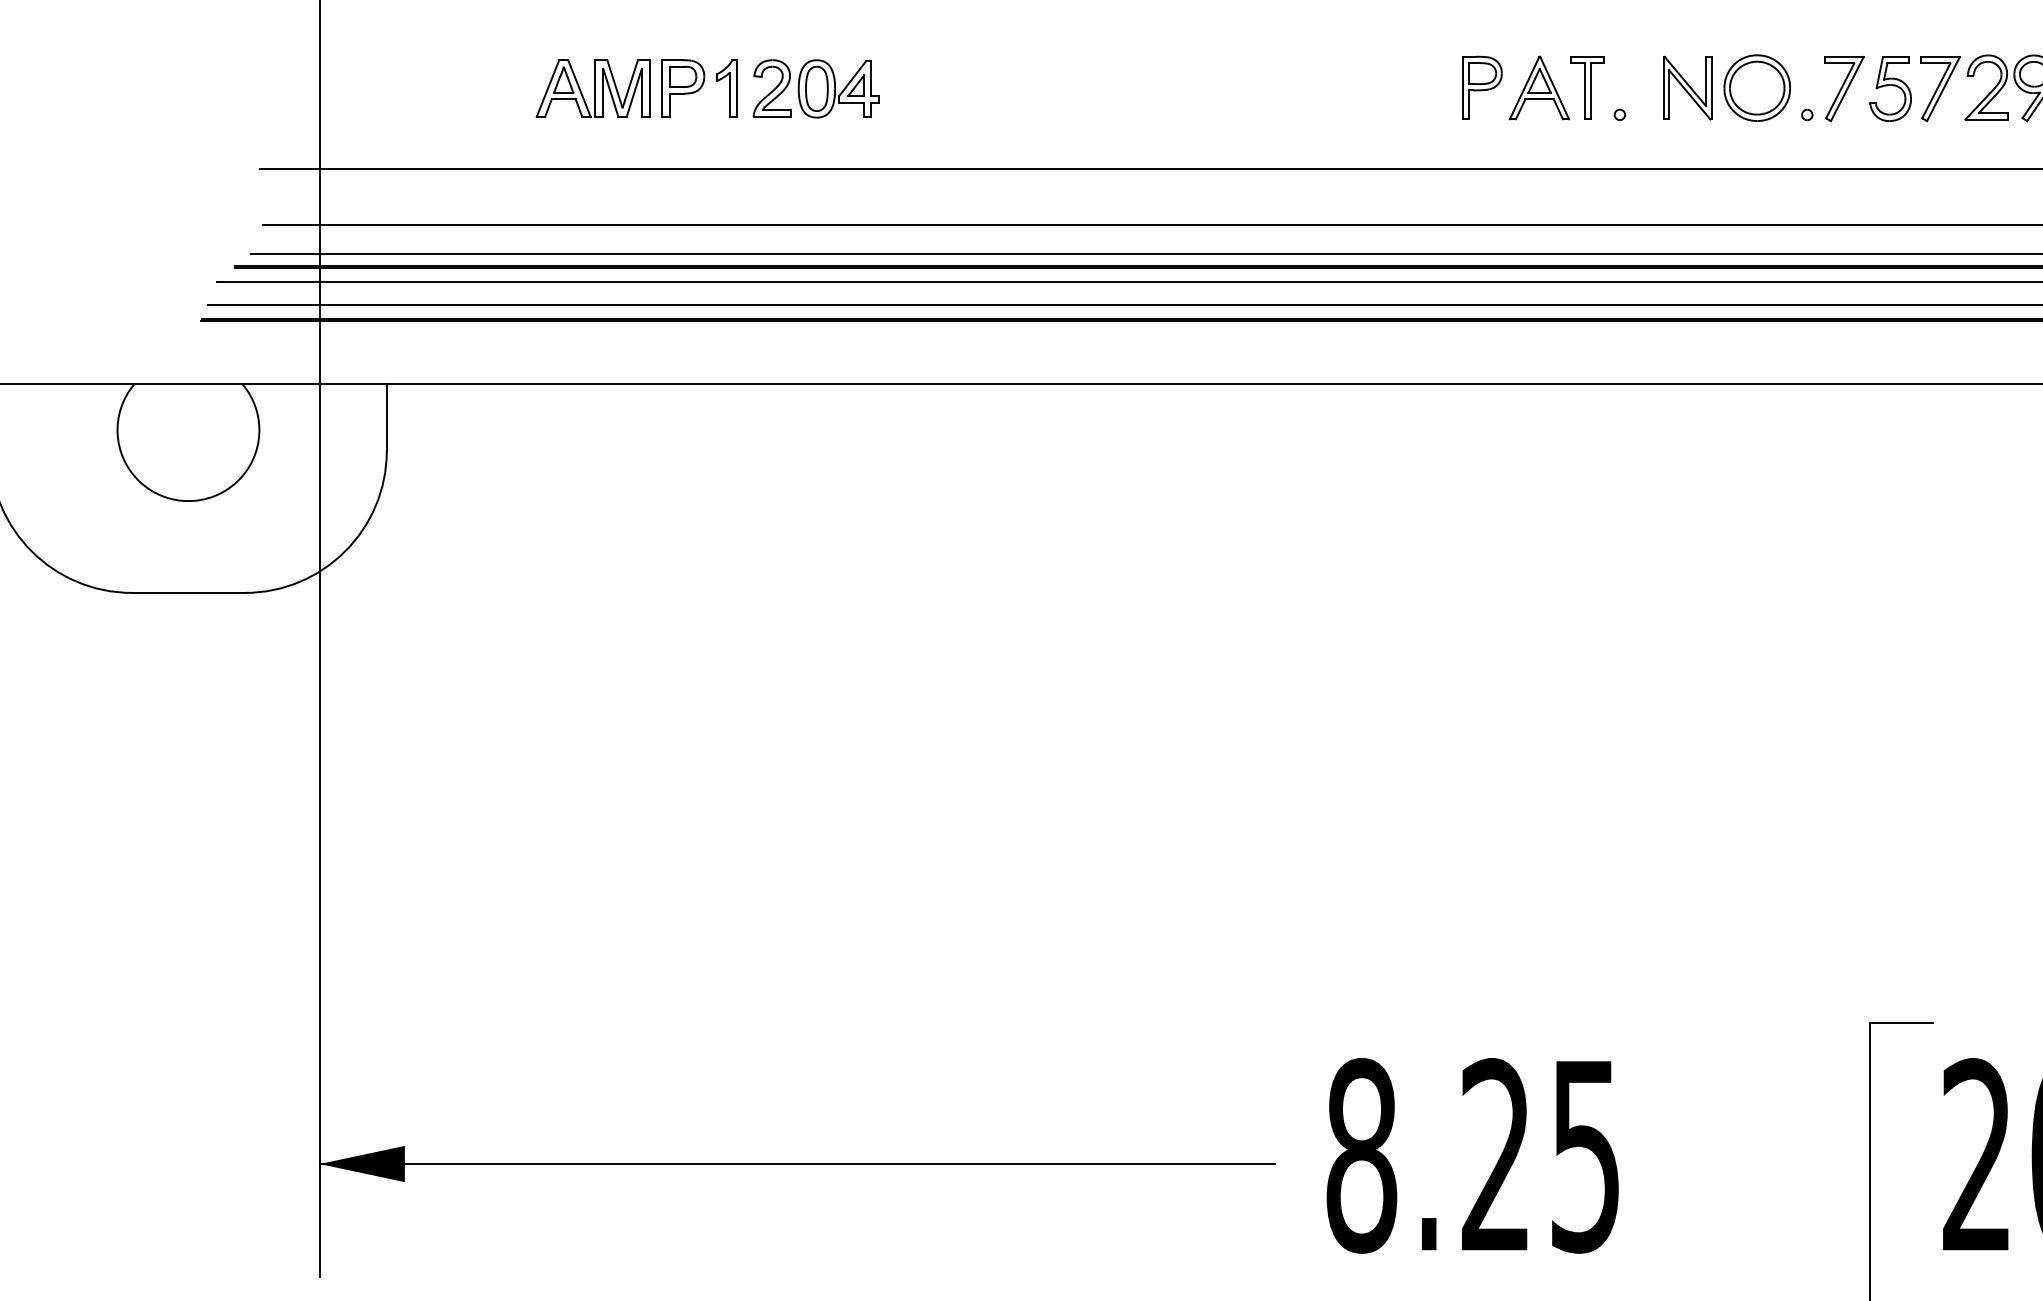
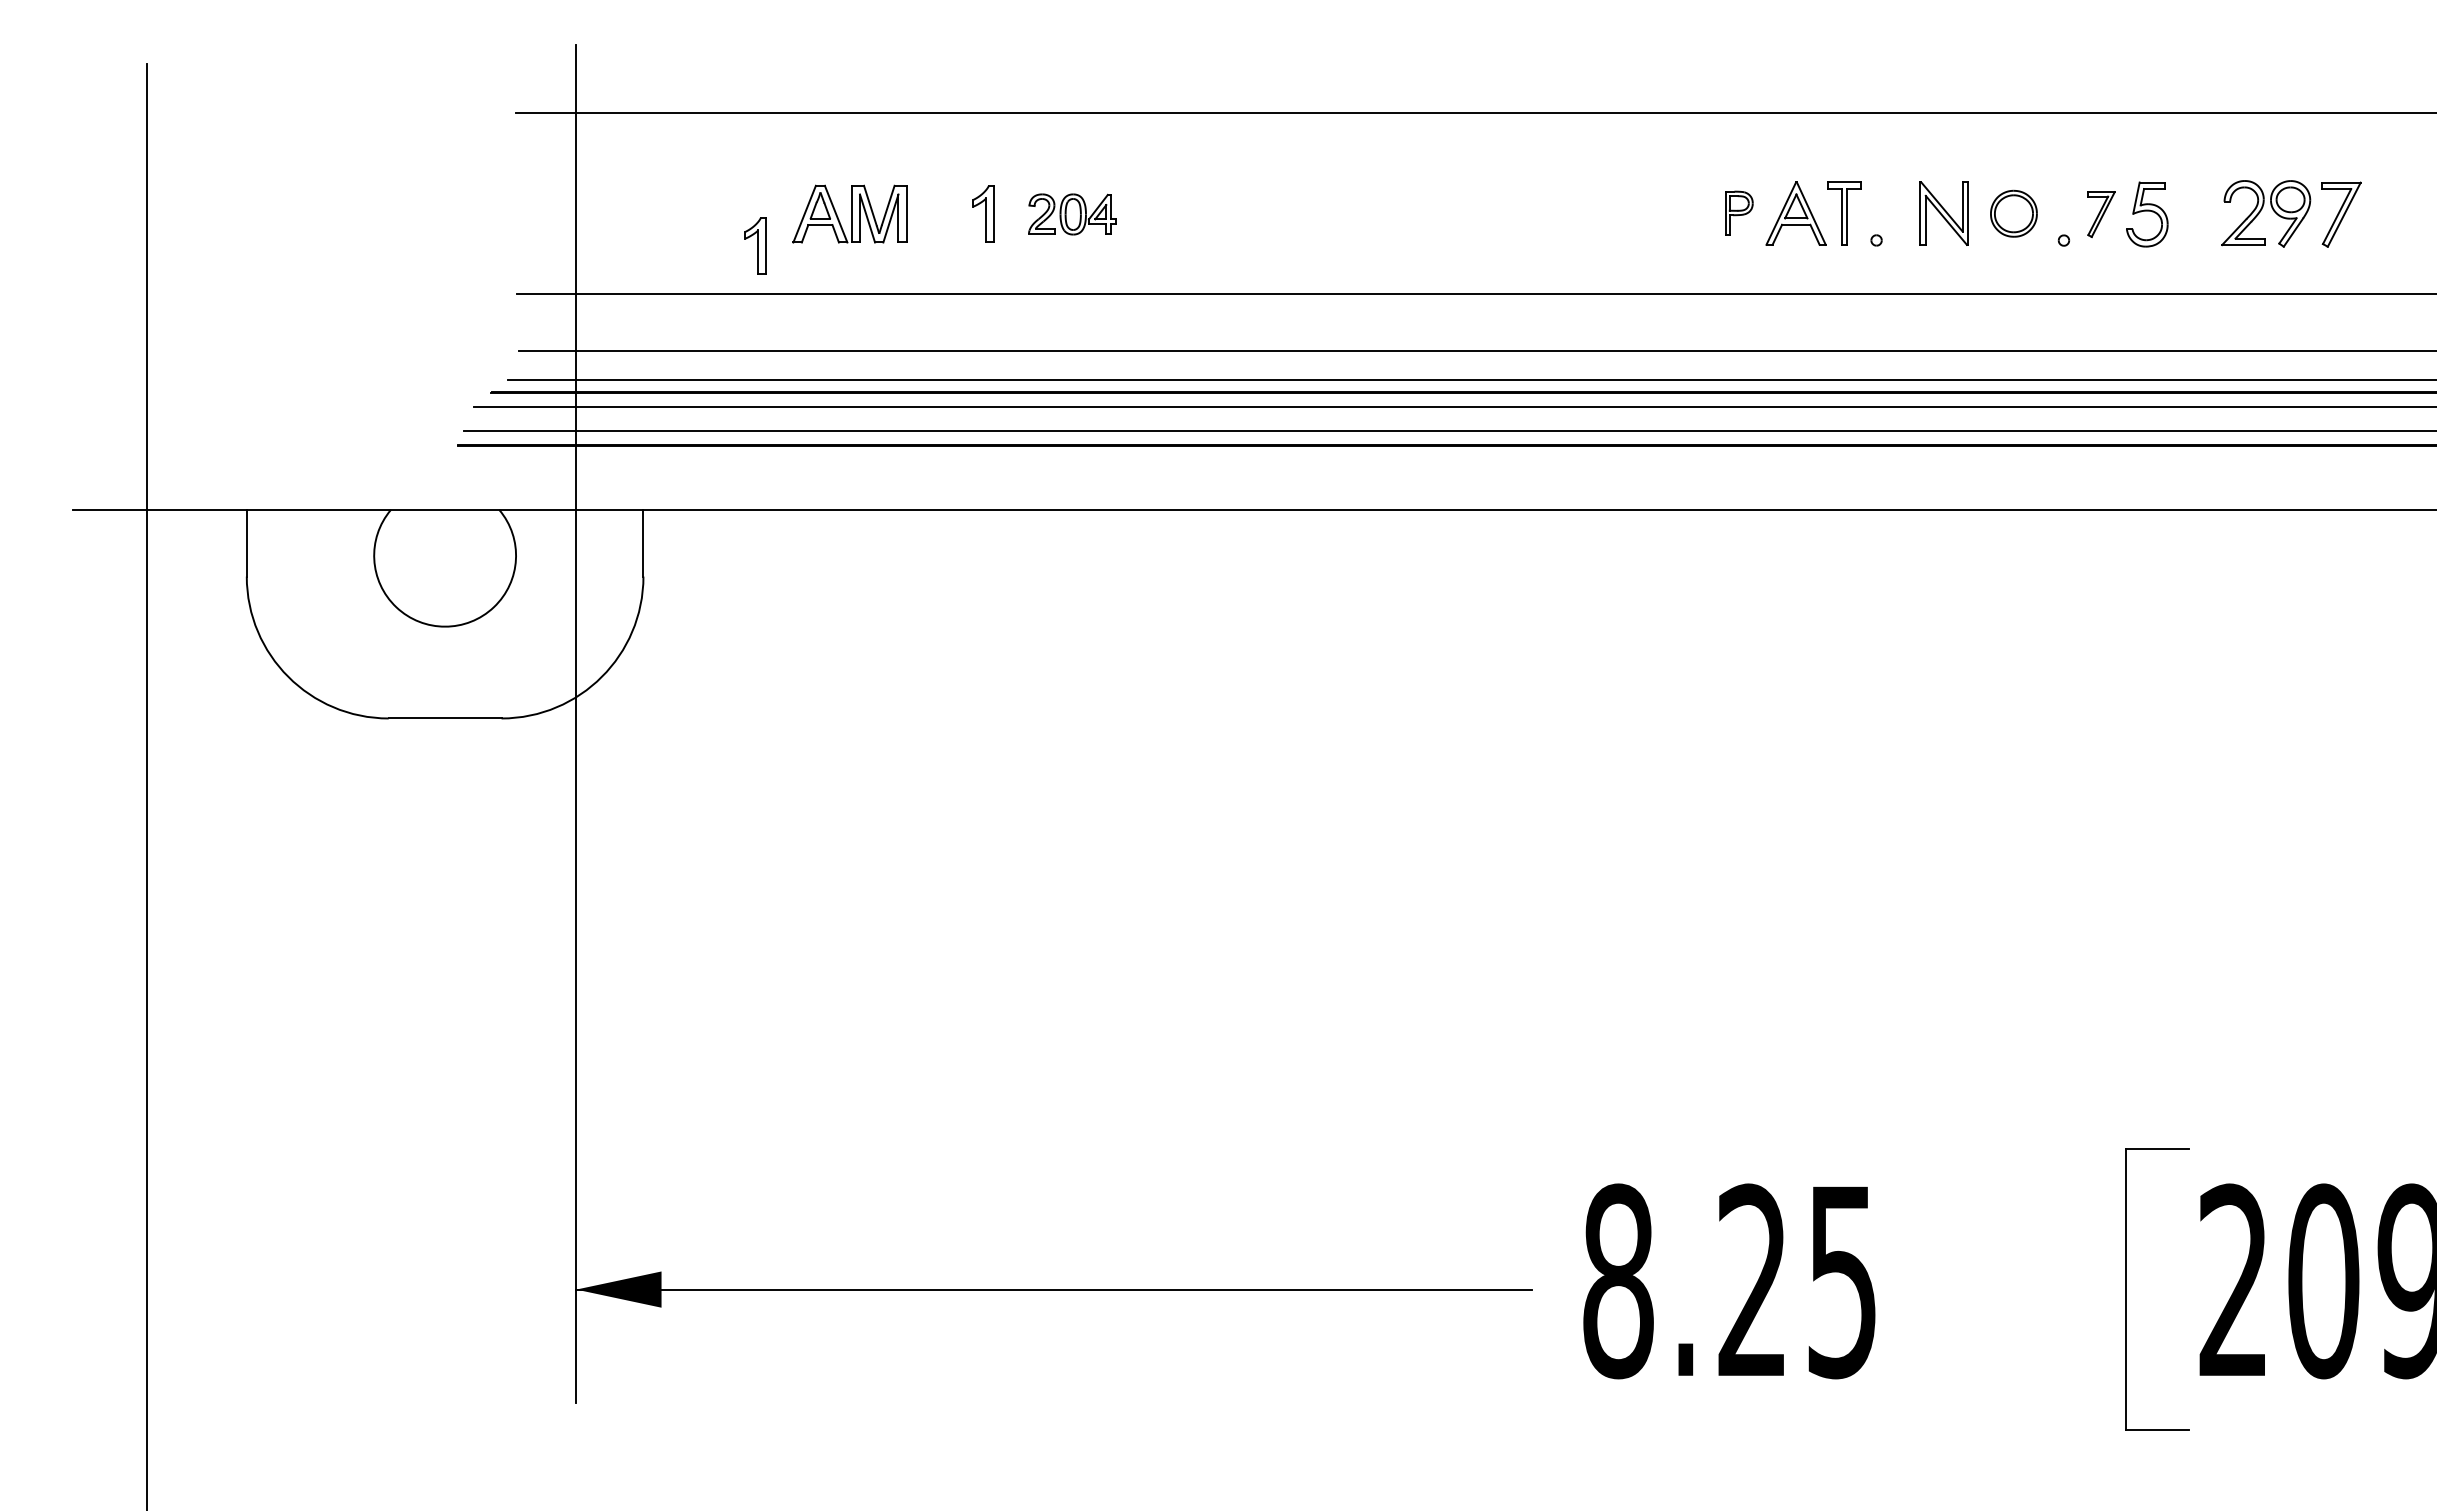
part: (682, 87) -> (939, 213), removed
part: (1482, 87) -> (1739, 213), size x0.7
part: (1756, 87) -> (2013, 213), size x0.7
part: (815, 88) -> (1072, 214), size x0.7
part: (1844, 88) -> (2101, 214), size x0.7
part: (1940, 88) -> (2197, 214), removed
part: (498, 119) -> (755, 245), added

